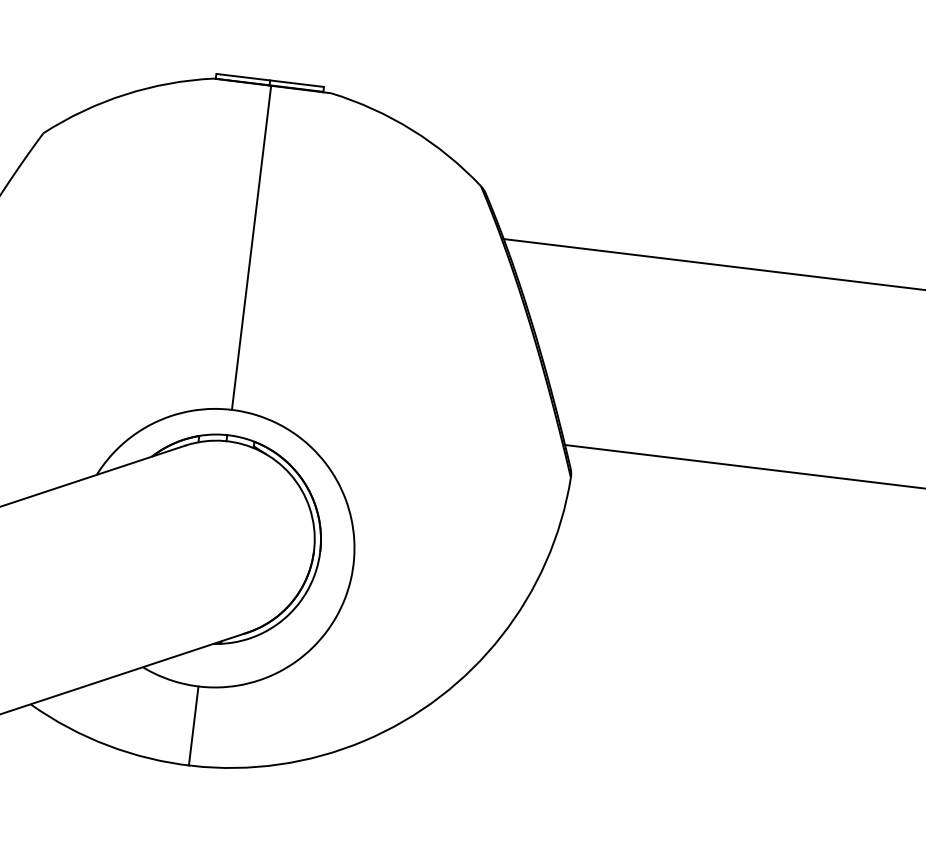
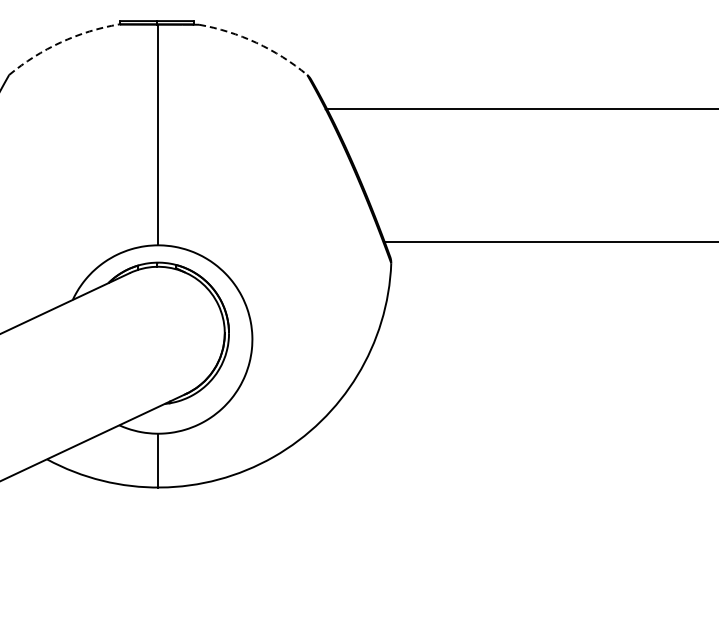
arc: (124, 94) -> (60, 42), solid -> dashed
arc: (412, 129) -> (256, 42), solid -> dashed

